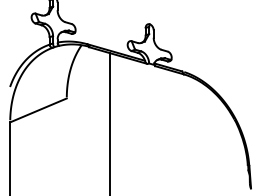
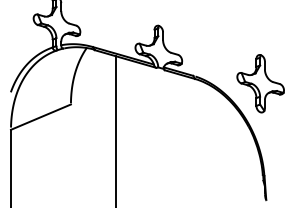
part: (245, 78) -> (260, 83), added

